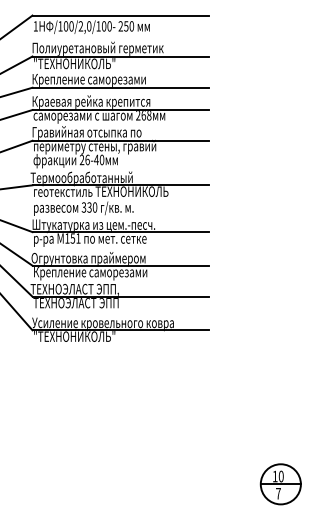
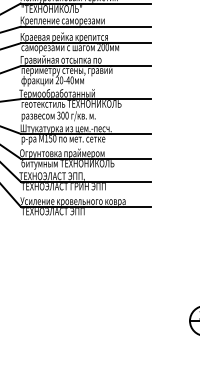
text: (146, 115) -> (105, 47), 268 -> 200
text: (87, 159) -> (61, 80), 26-40 -> 20-40
text: (89, 207) -> (62, 115), 330 -> 300
text: (78, 238) -> (54, 138), 151 -> 150
text: (95, 273) -> (67, 164), Крепление саморезами -> битумным ТЕХНОНИКОЛЬ
text: (123, 303) -> (88, 186), ТЕХНОЭЛАСТ ЭПП -> ТЕХНОЭЛАСТ ГРИН ЭПП
text: (75, 336) -> (52, 211), "ТЕХНОНИКОЛЬ" -> ТЕХНОЭЛАСТ ЭПП

